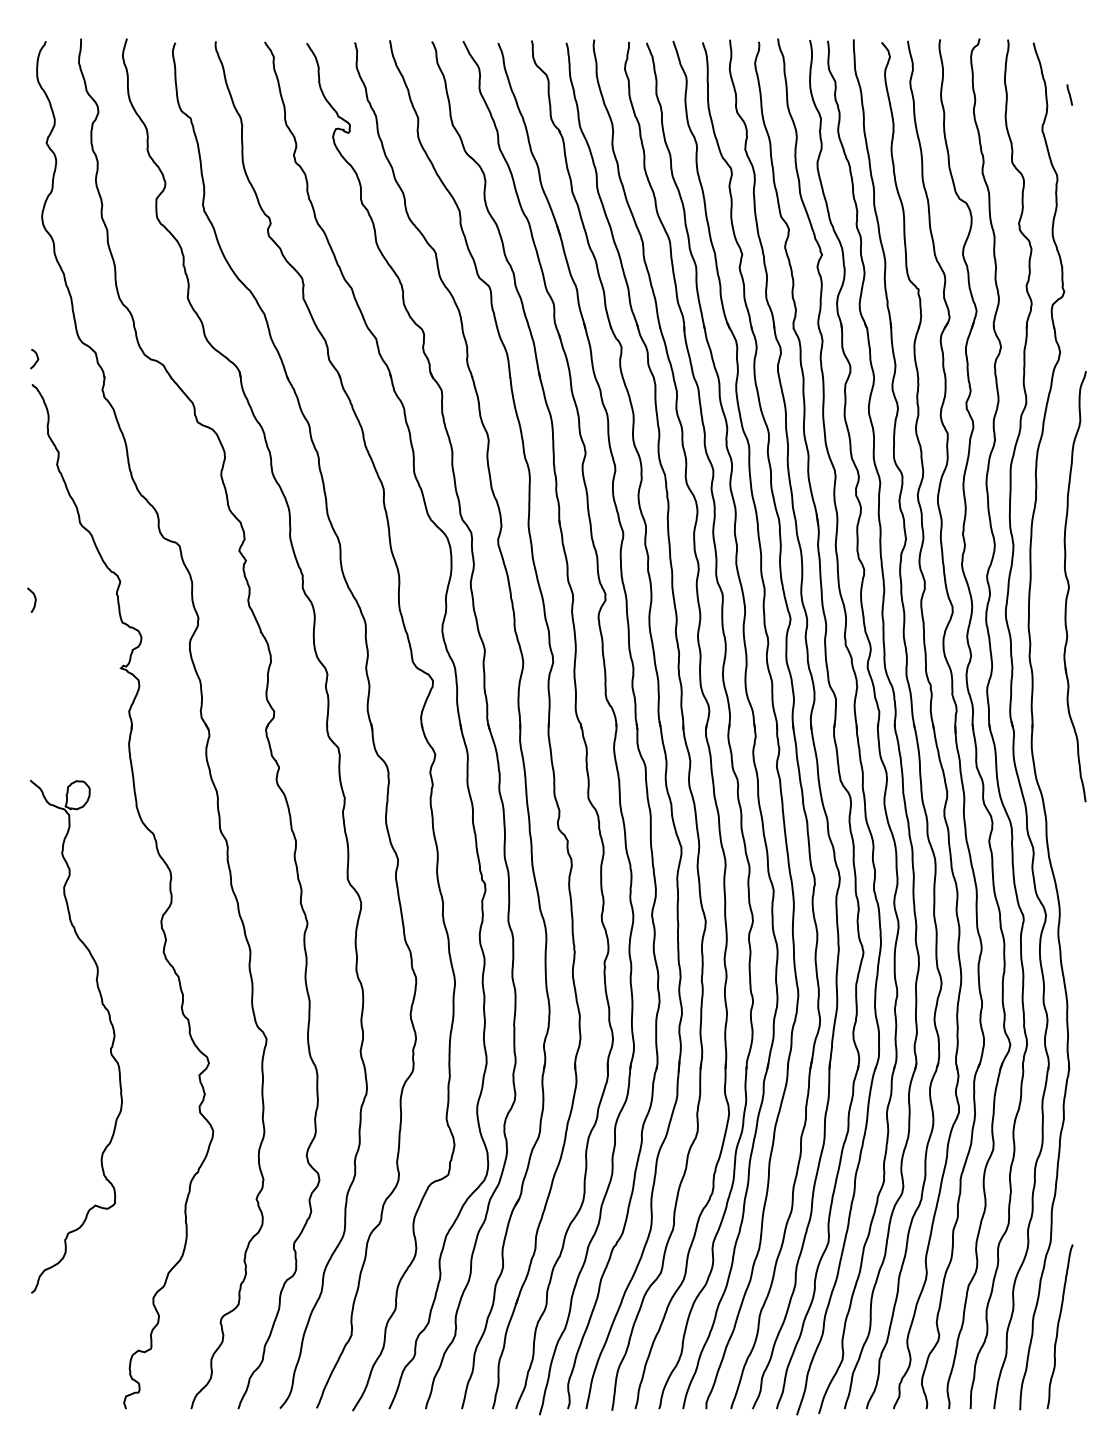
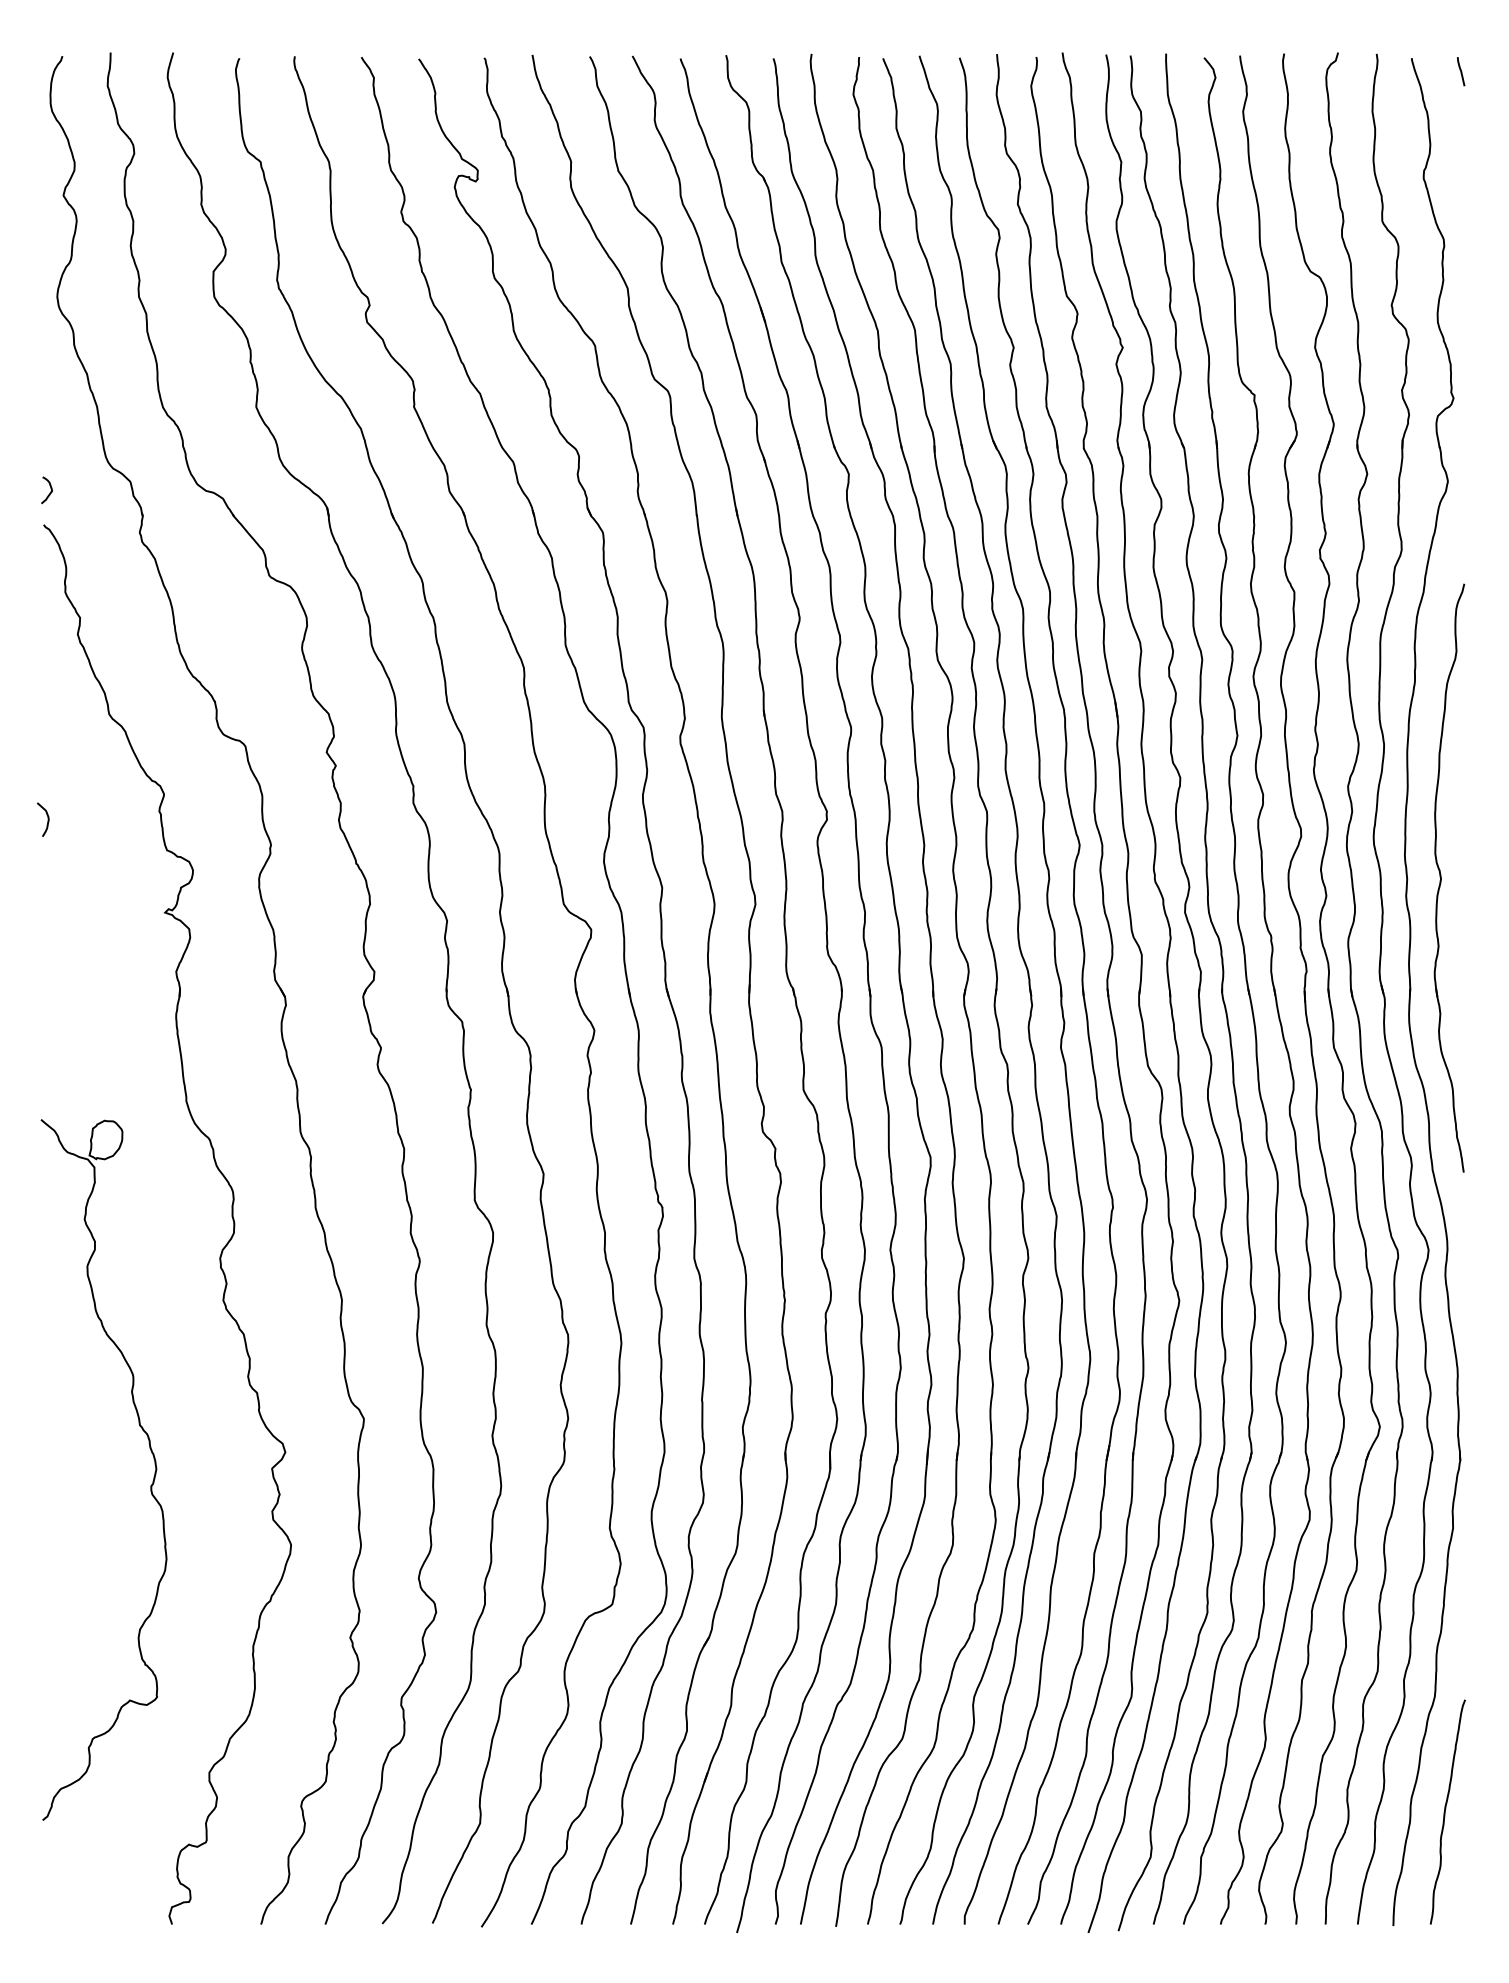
line: (1070, 94) -> (1461, 71), moved
part: (1069, 586) -> (1441, 877), moved
part: (110, 1048) -> (150, 1485), moved

